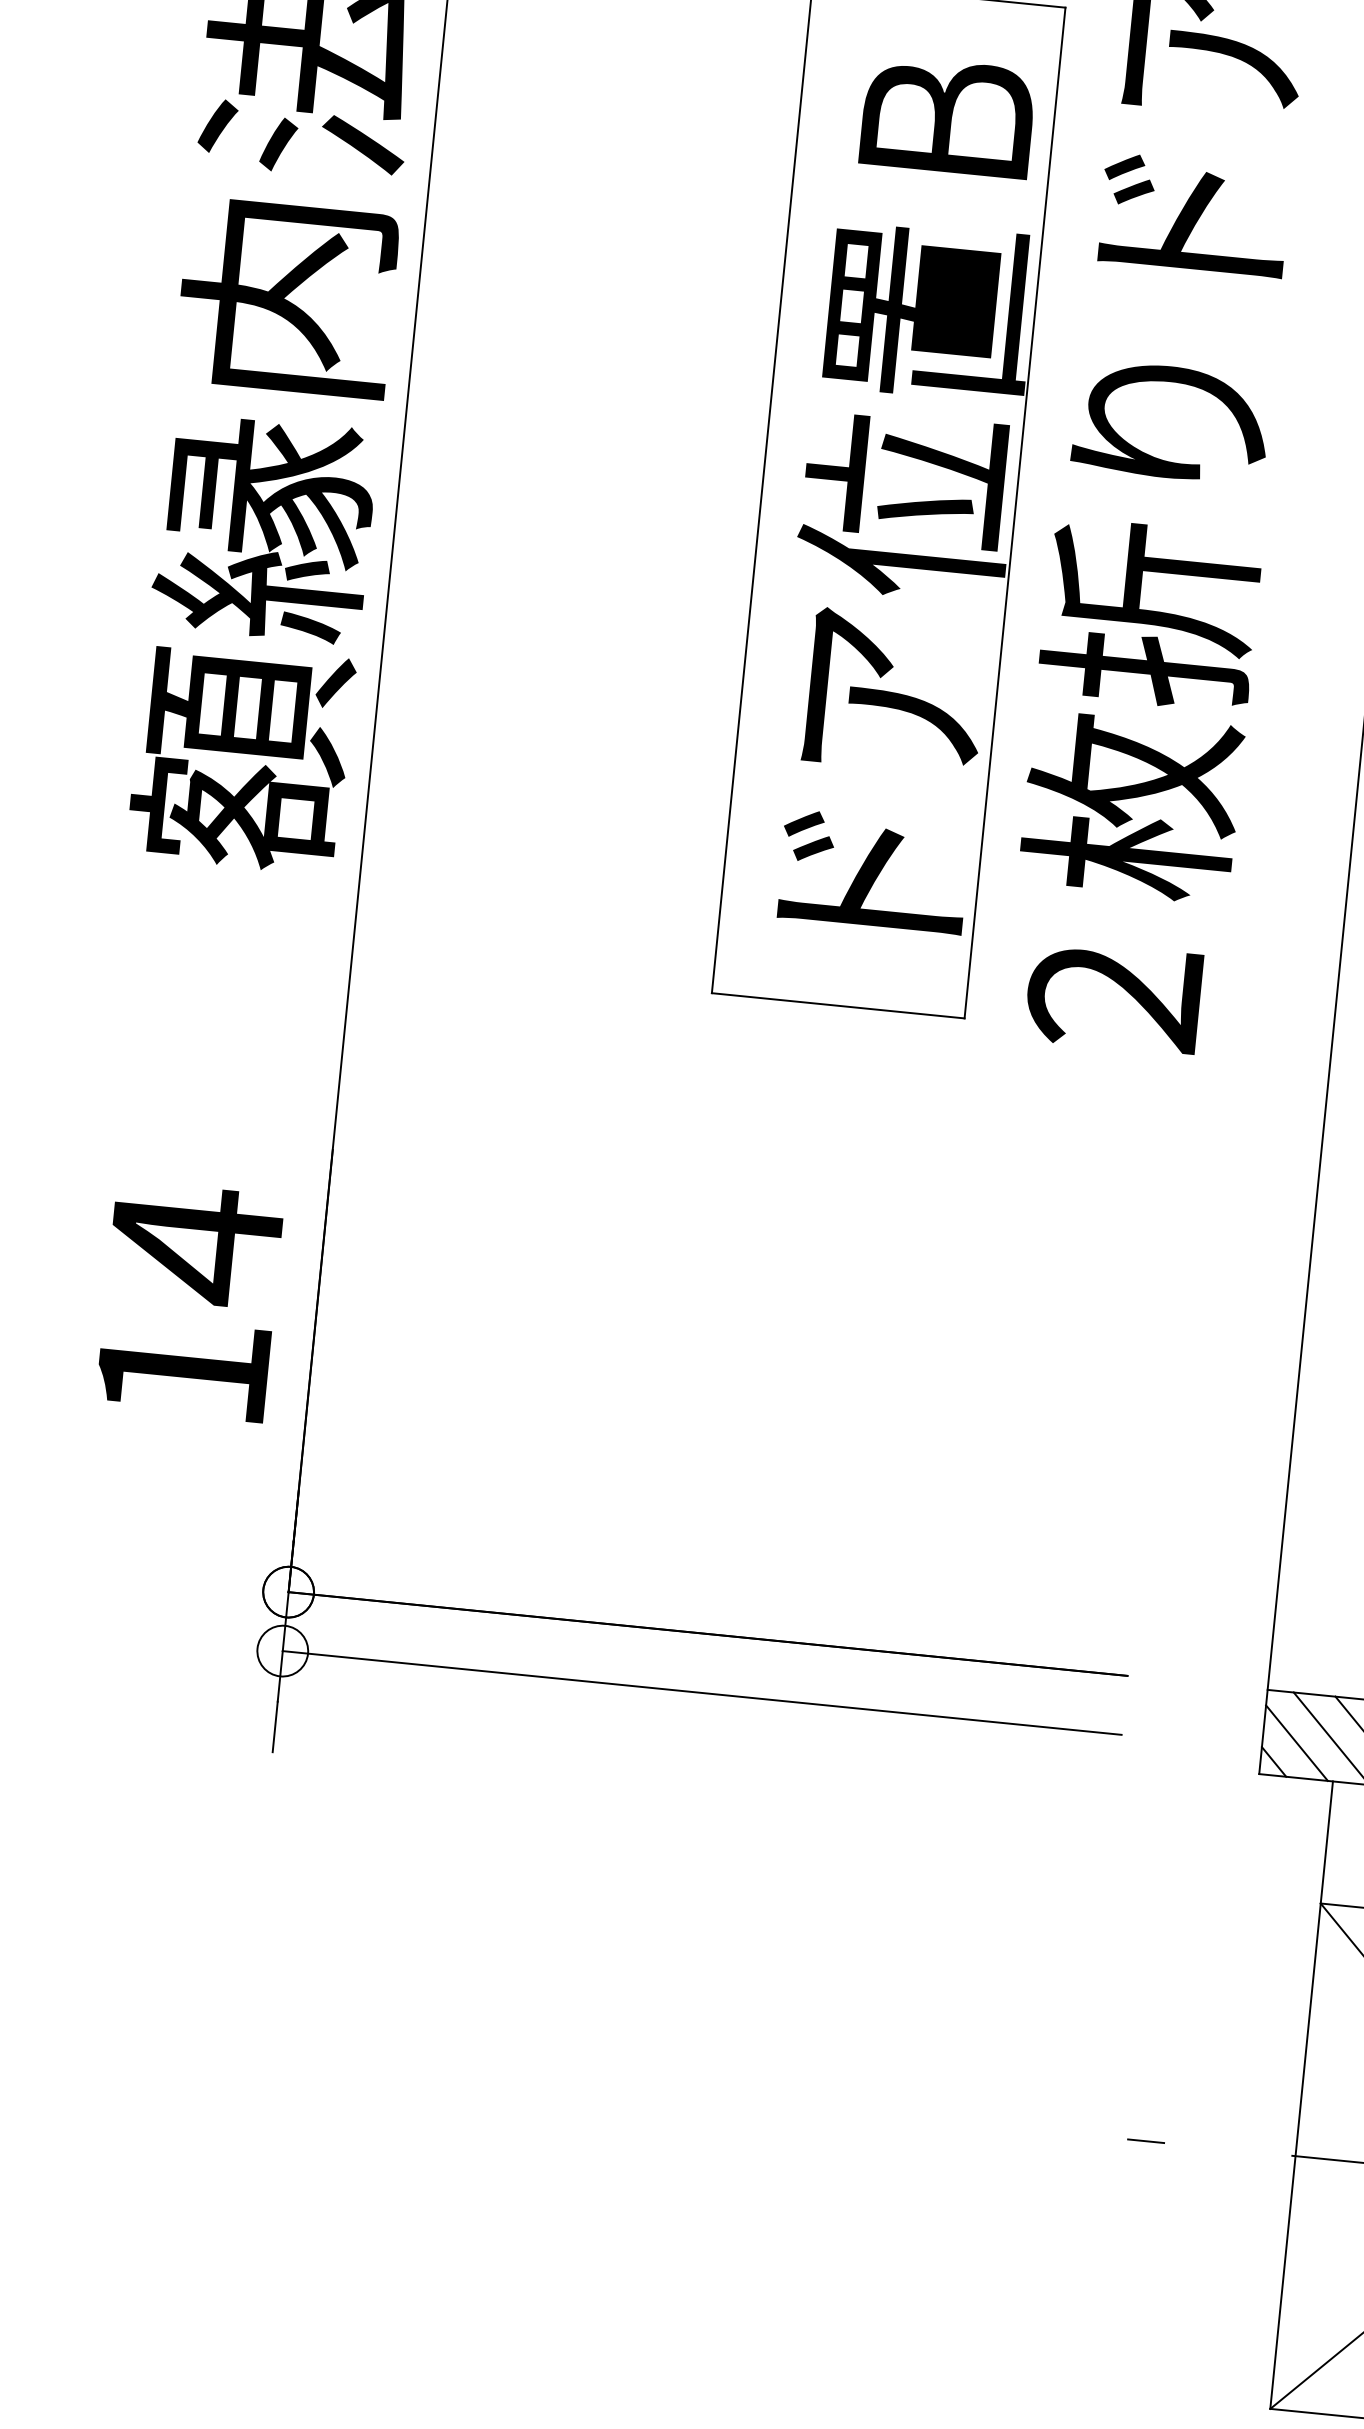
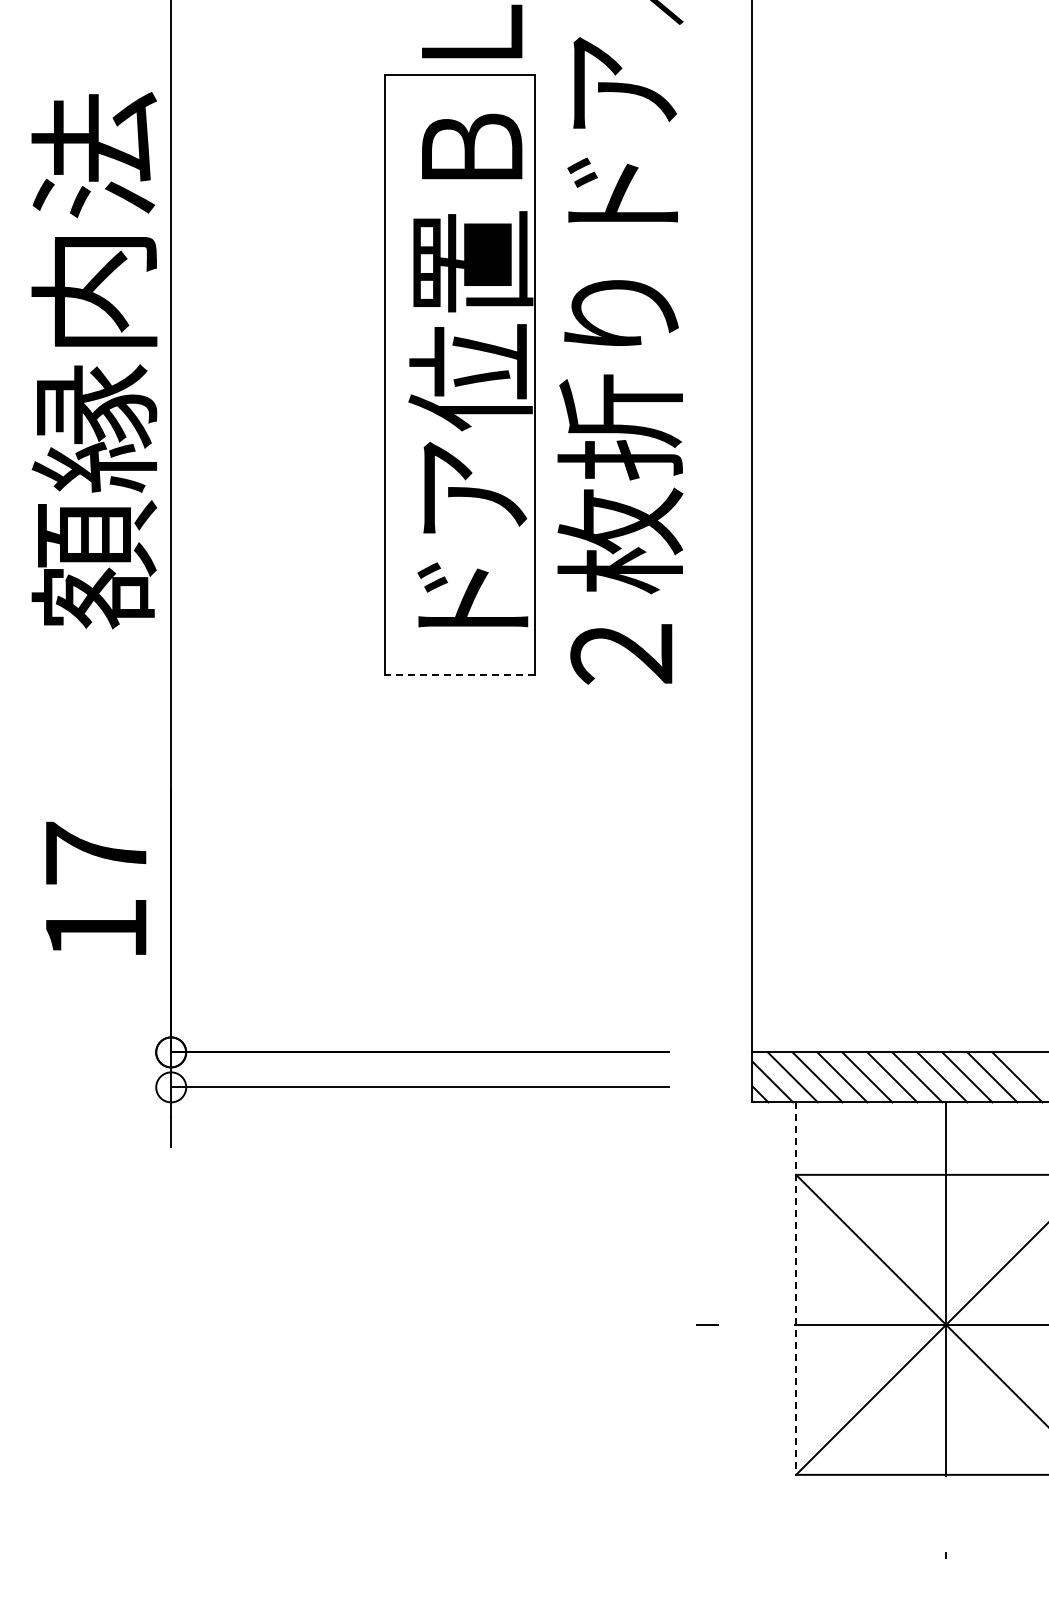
line: (837, 1005) -> (459, 675), solid -> dashed
text: (196, 1244) -> (96, 853), 14 -> 17
line: (1302, 2096) -> (796, 1289), solid -> dashed

